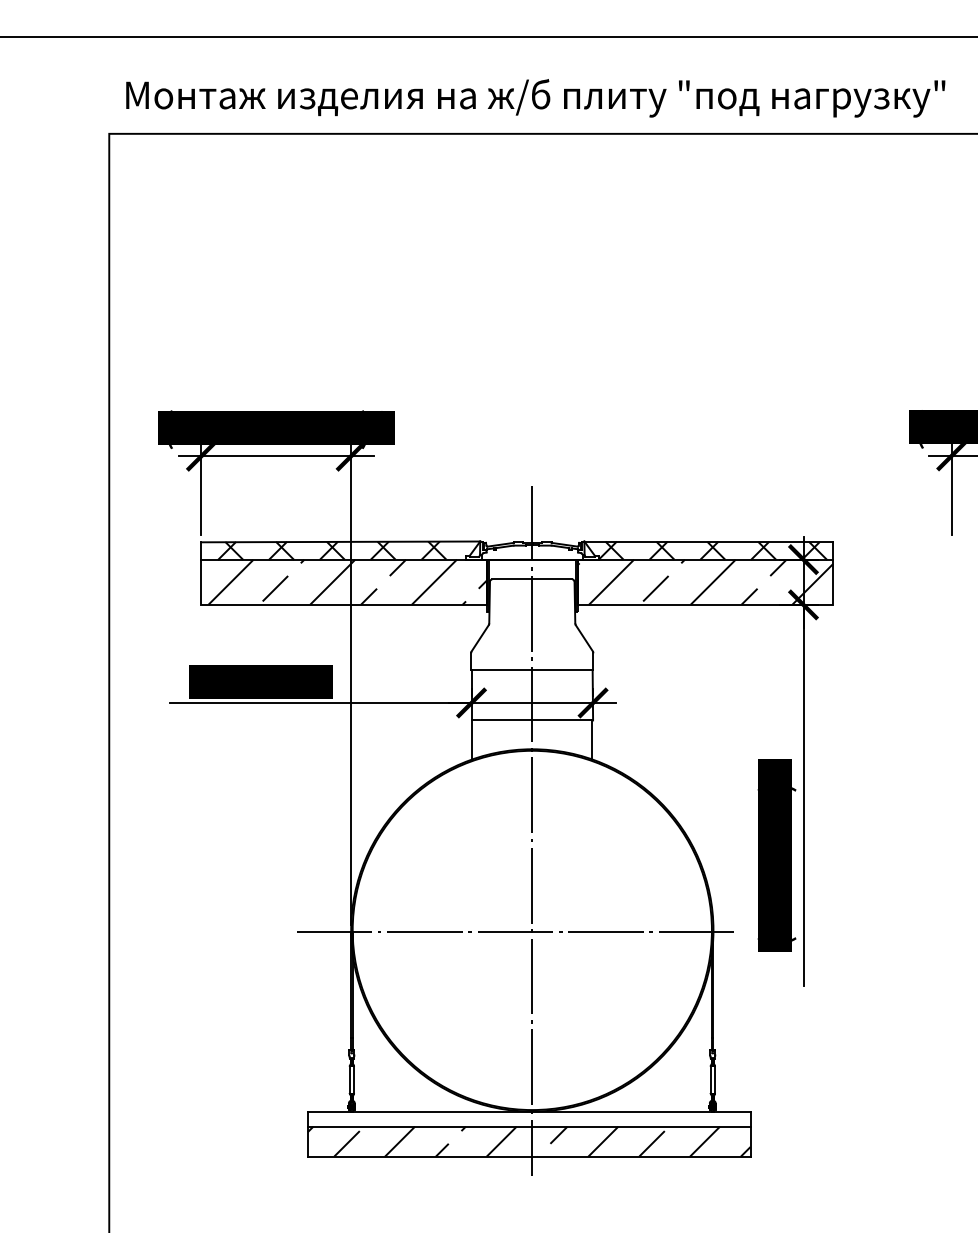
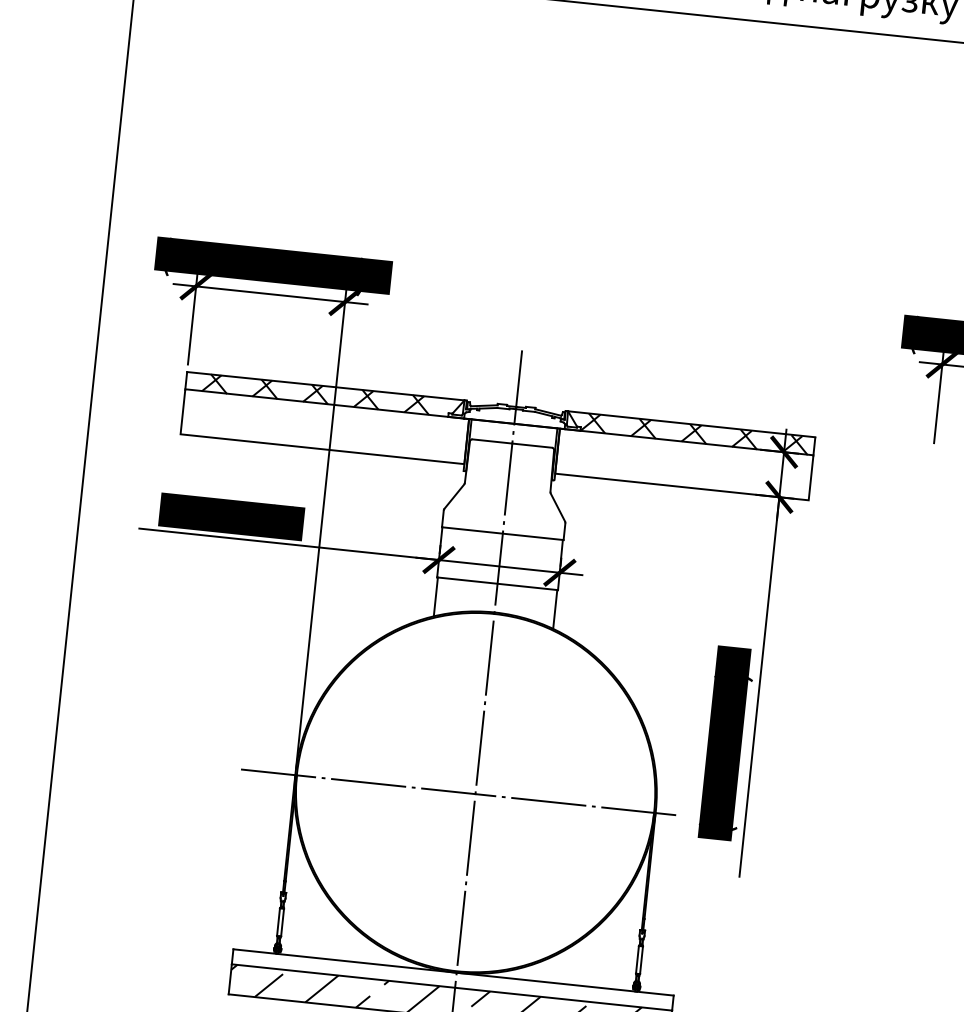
hatch: (347, 581) -> (328, 426), removed
hatch: (705, 581) -> (684, 463), removed

